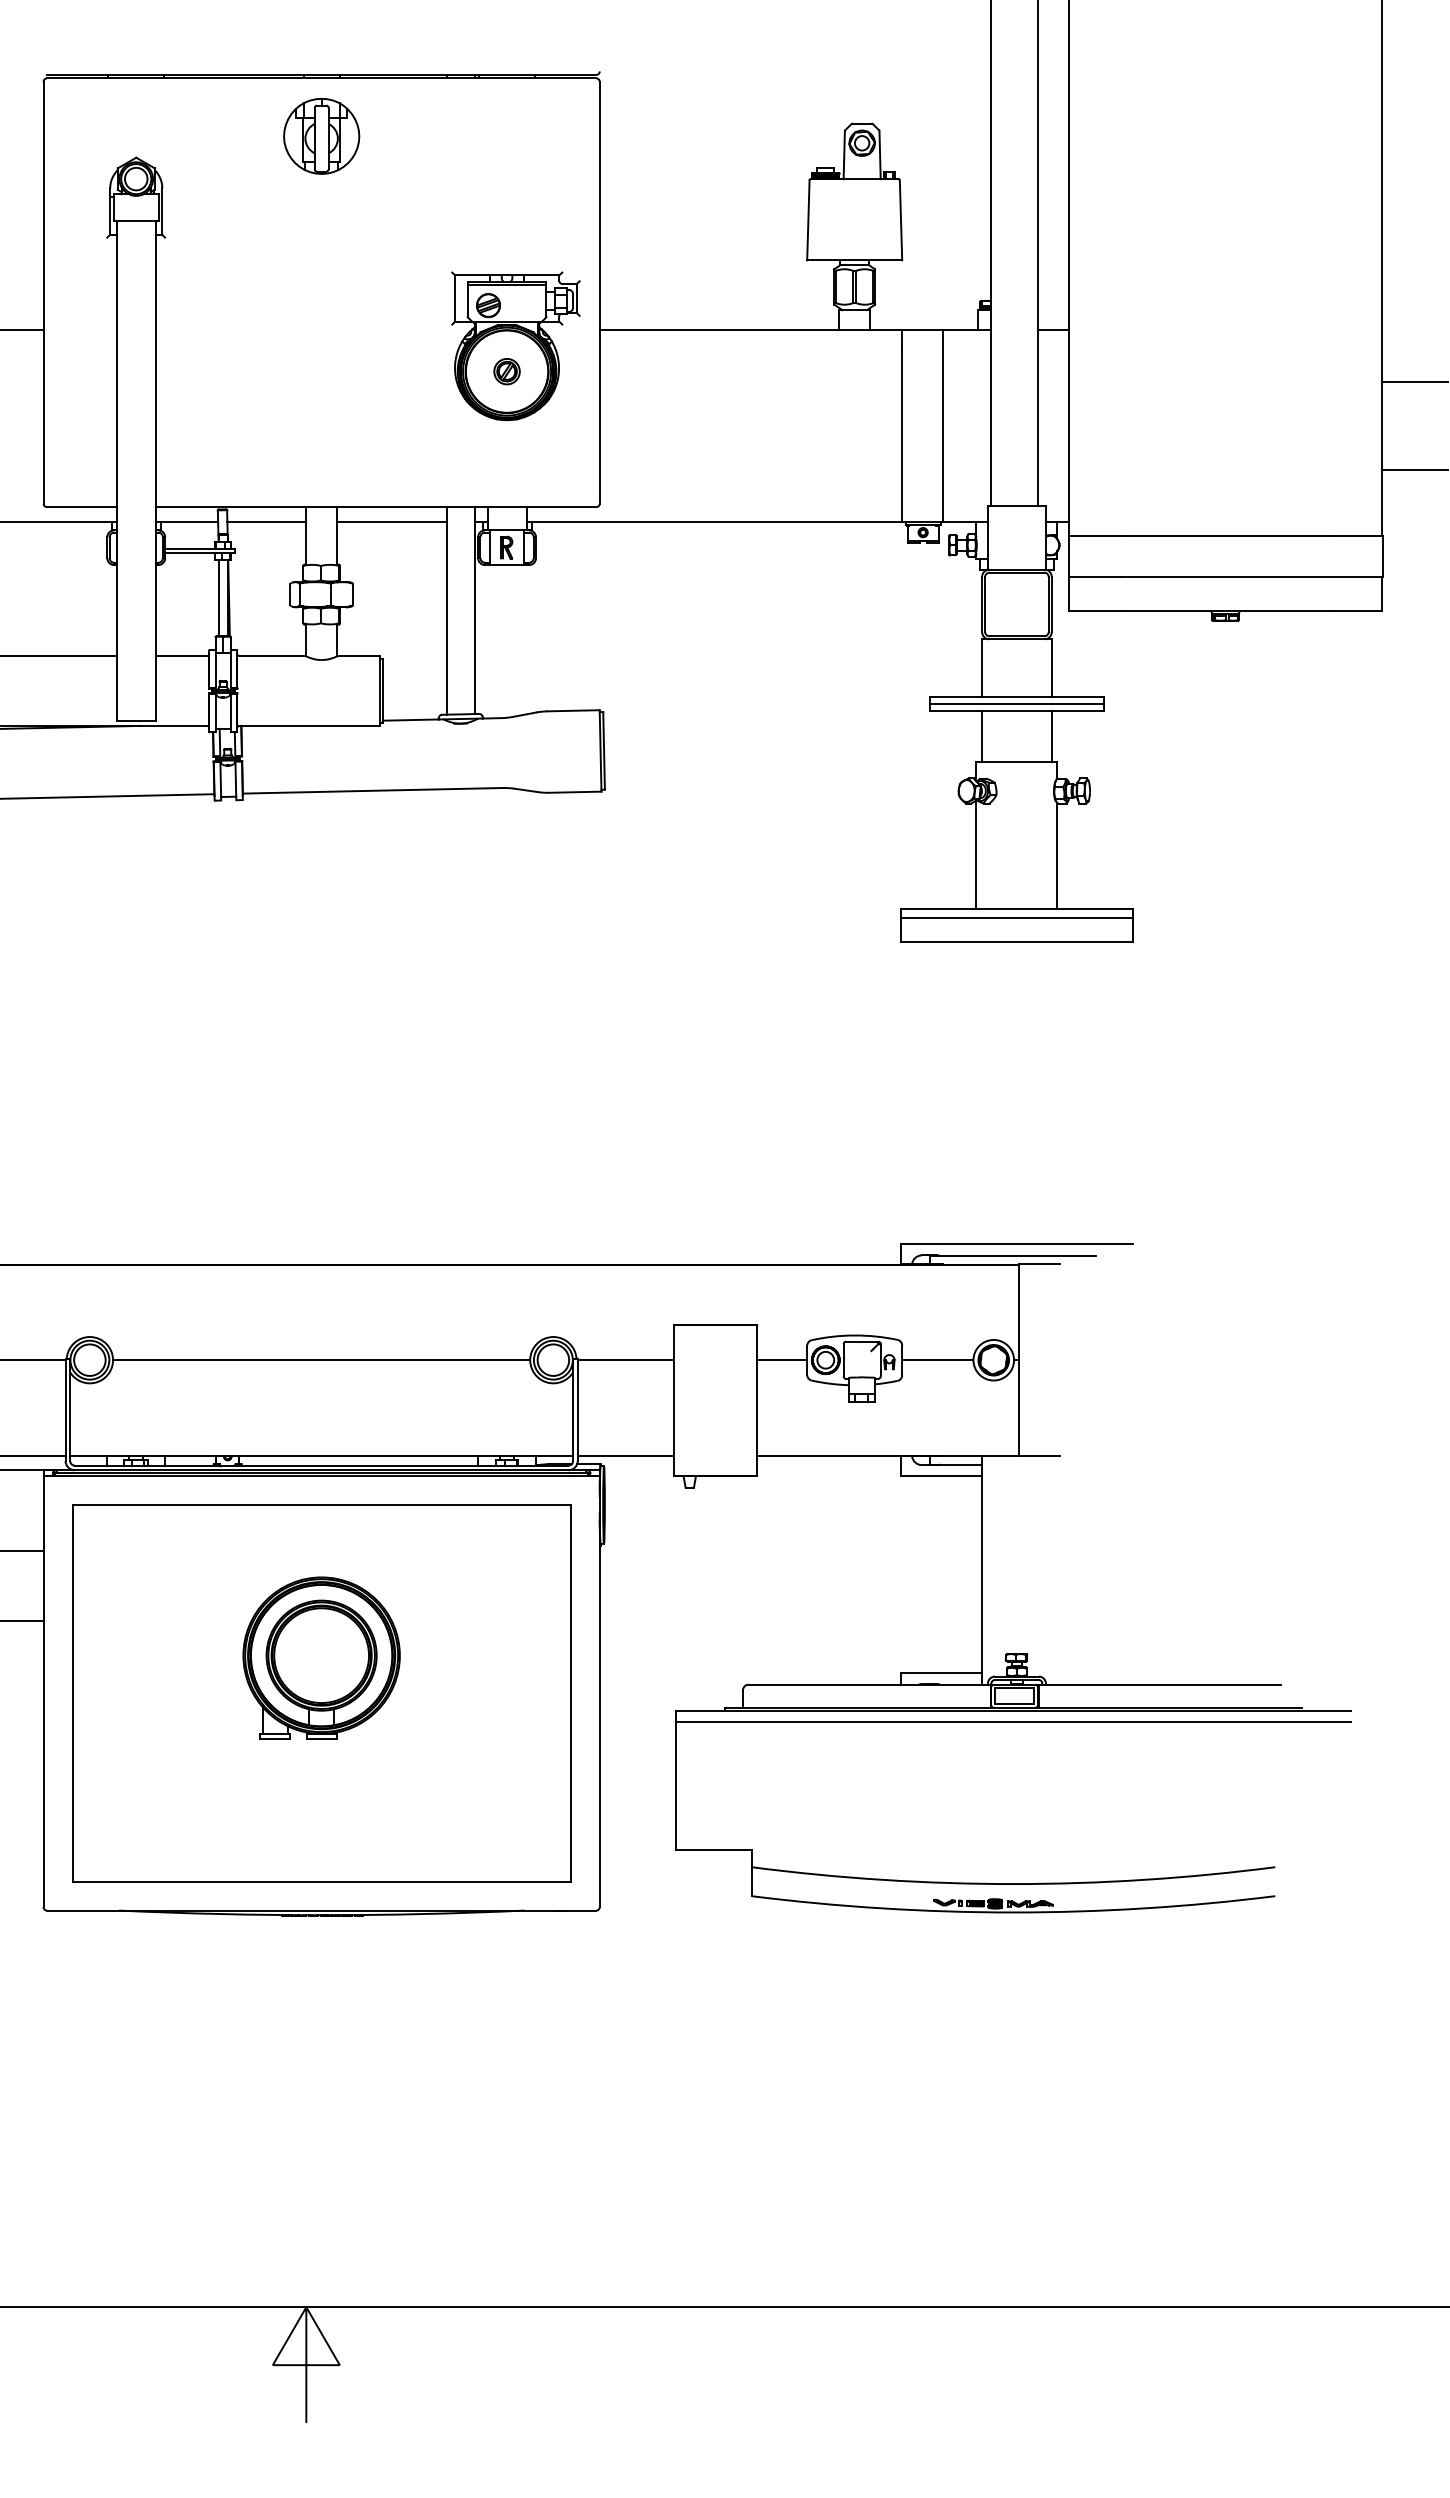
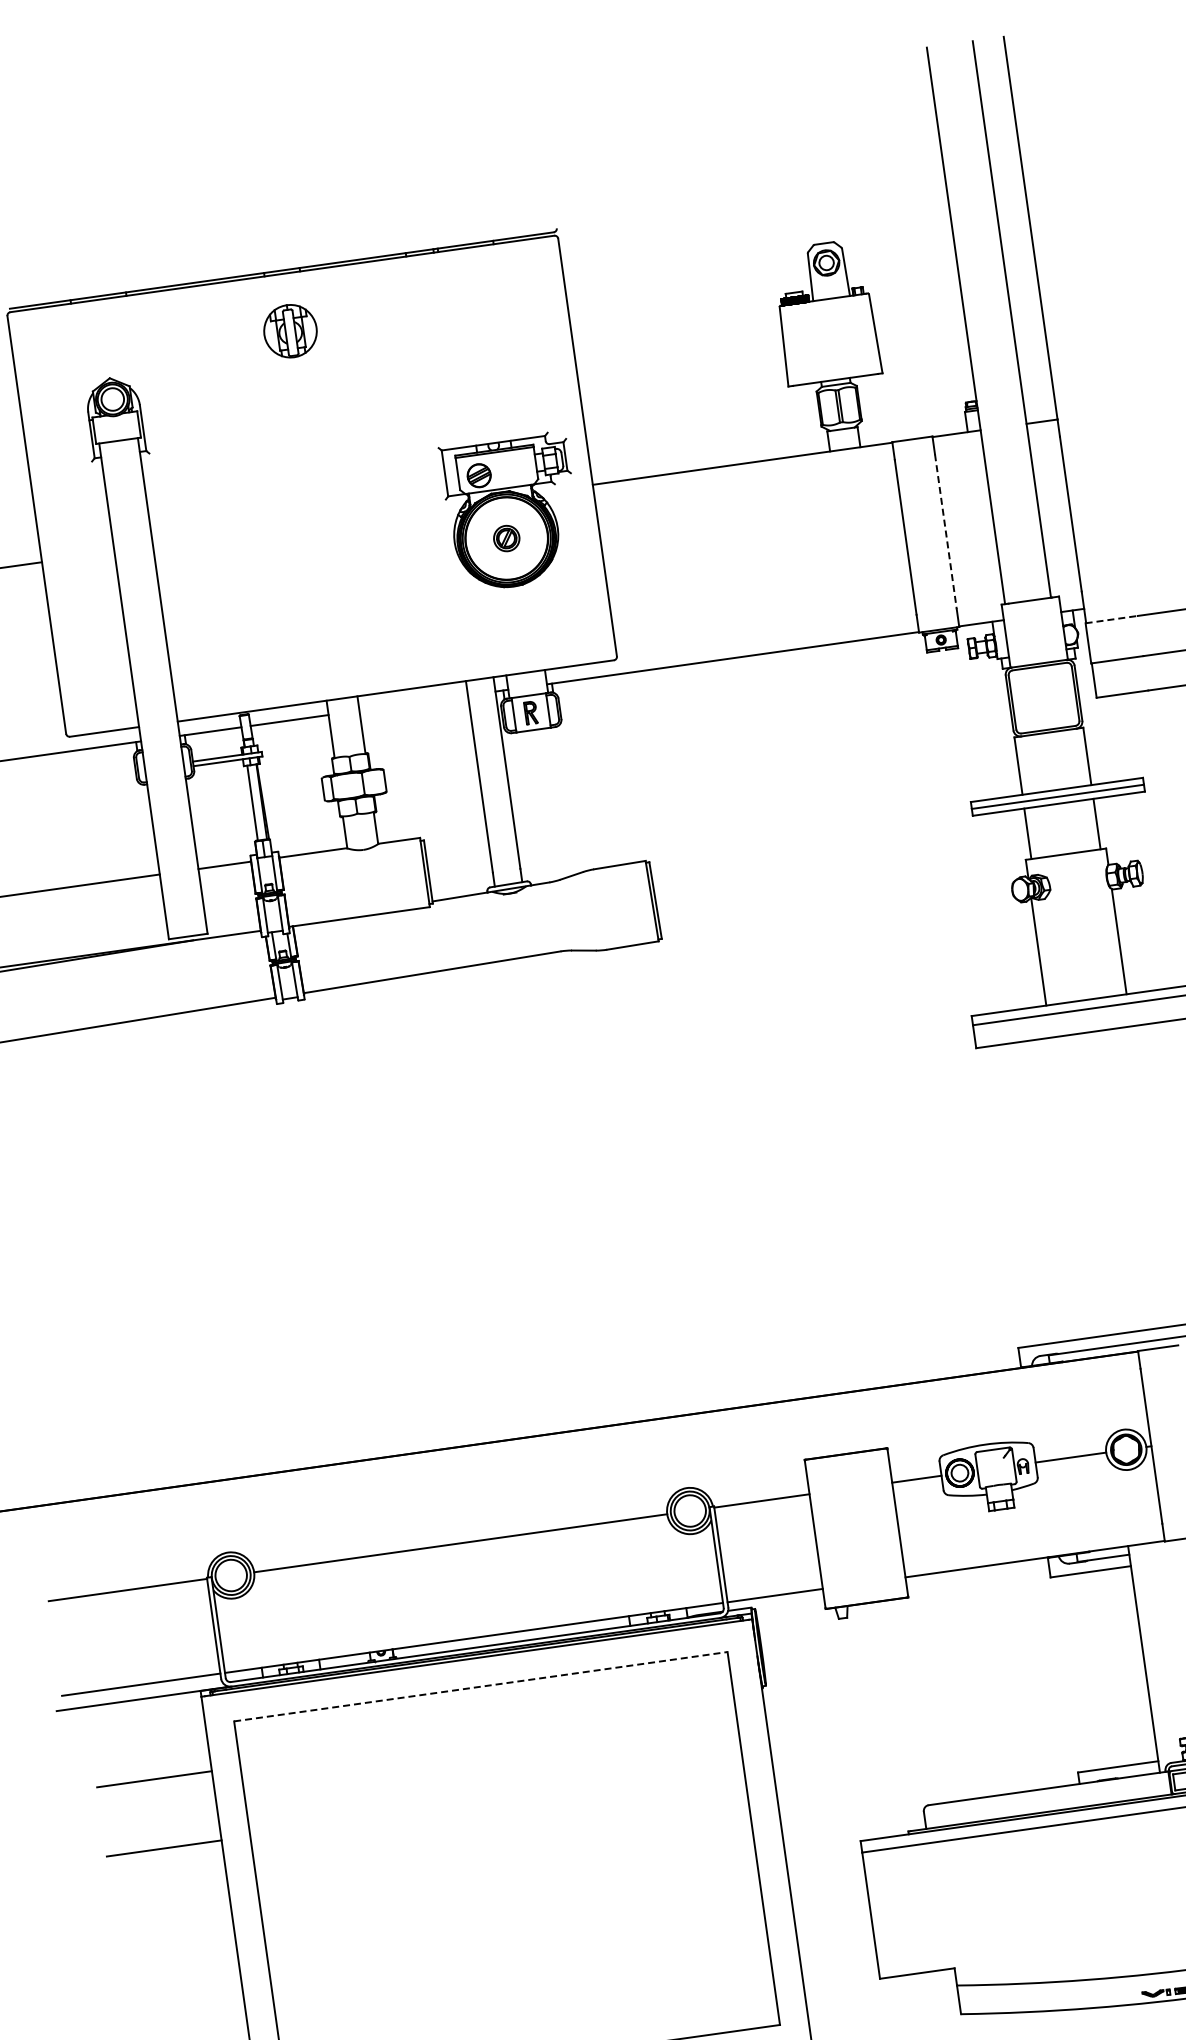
part: (321, 135) -> (290, 330), size x0.7
line: (942, 426) -> (945, 532), solid -> dashed
line: (391, 521) -> (413, 703), removed
line: (1095, 536) -> (1112, 619), solid -> dashed
line: (322, 1505) -> (481, 1687), solid -> dashed
part: (321, 1657) -> (501, 1837), removed

